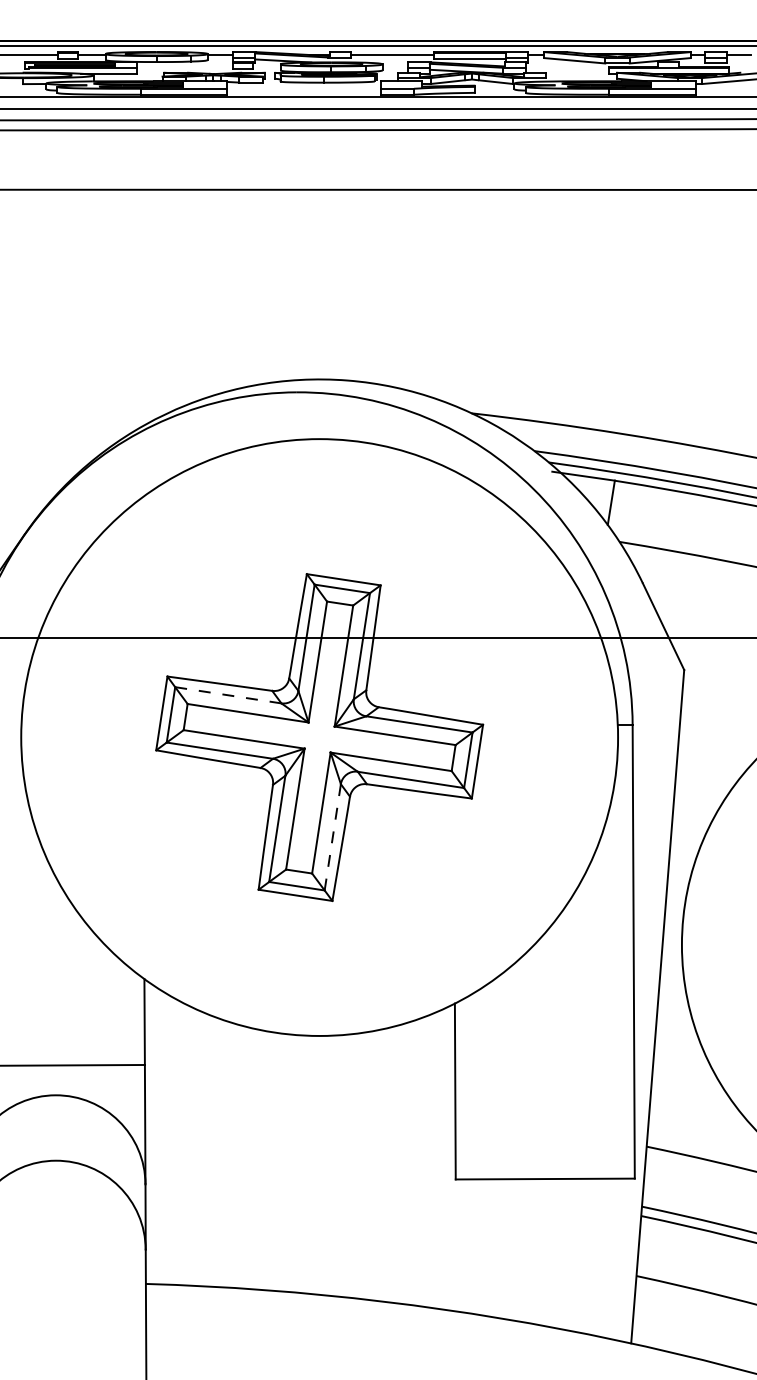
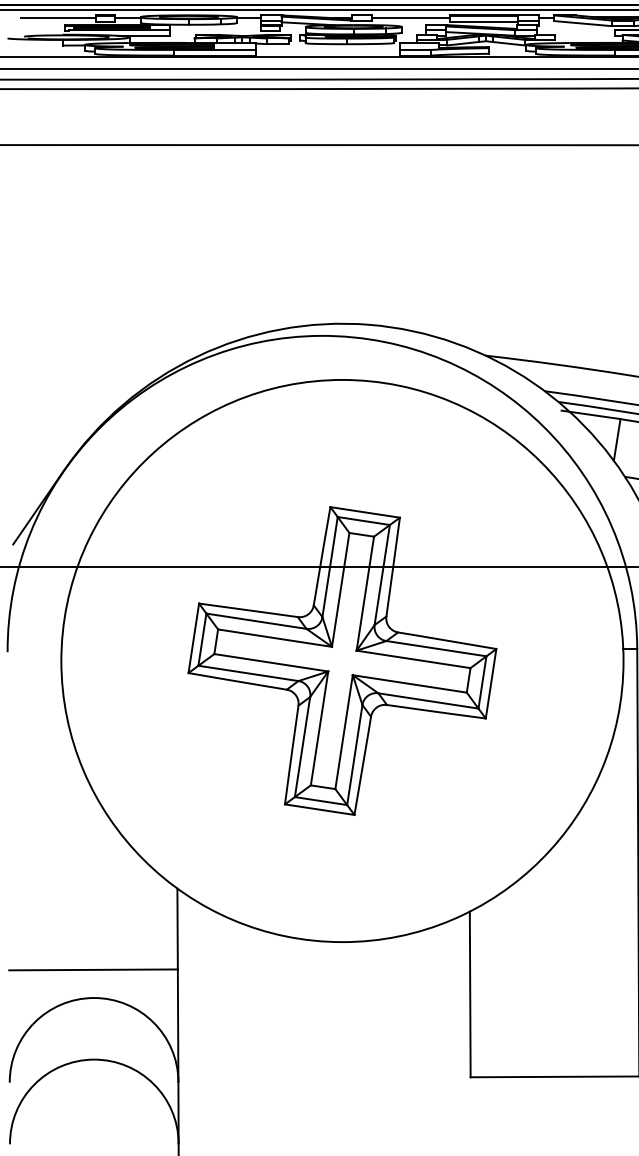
line: (228, 695) -> (256, 621), dashed -> solid
line: (332, 837) -> (354, 755), dashed -> solid

